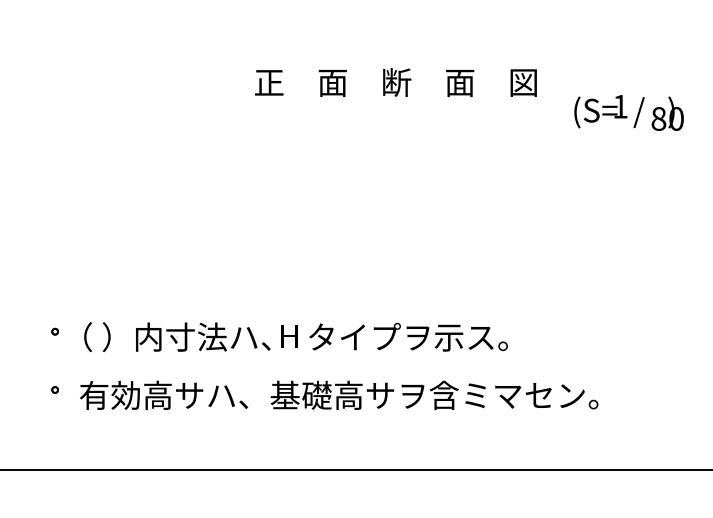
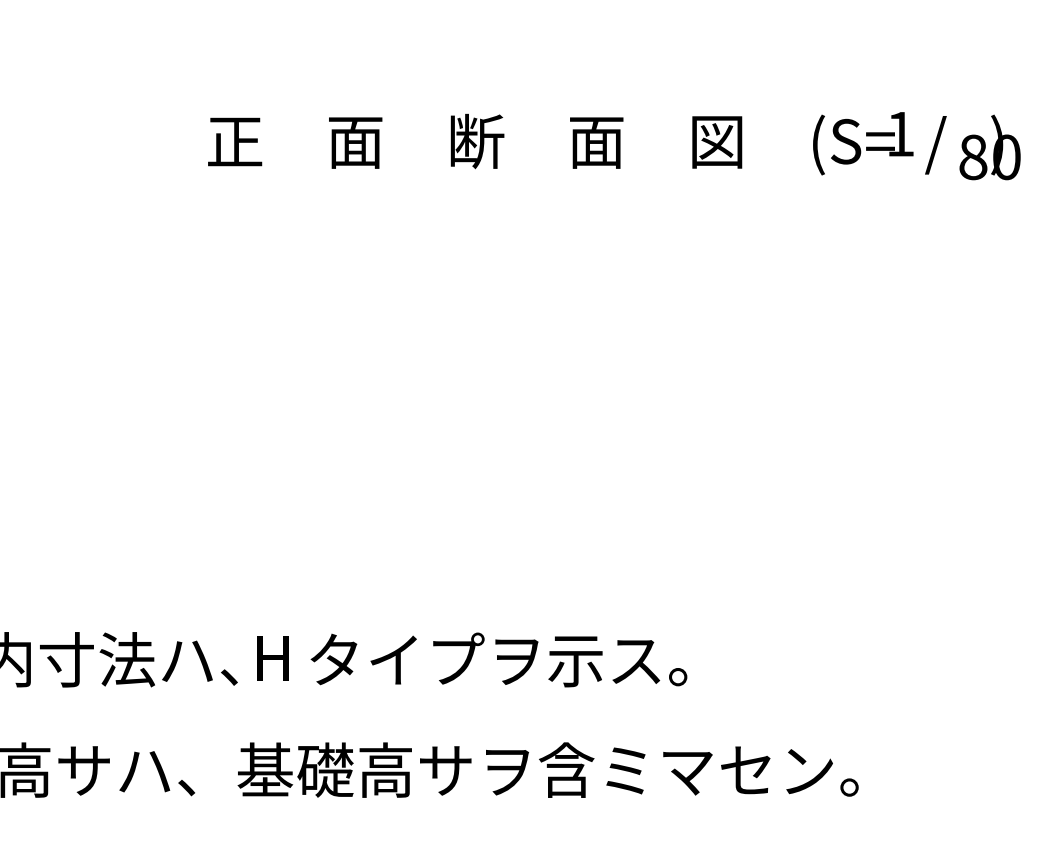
text: (395, 82) -> (474, 141), moved
text: (628, 112) -> (915, 145), moved

